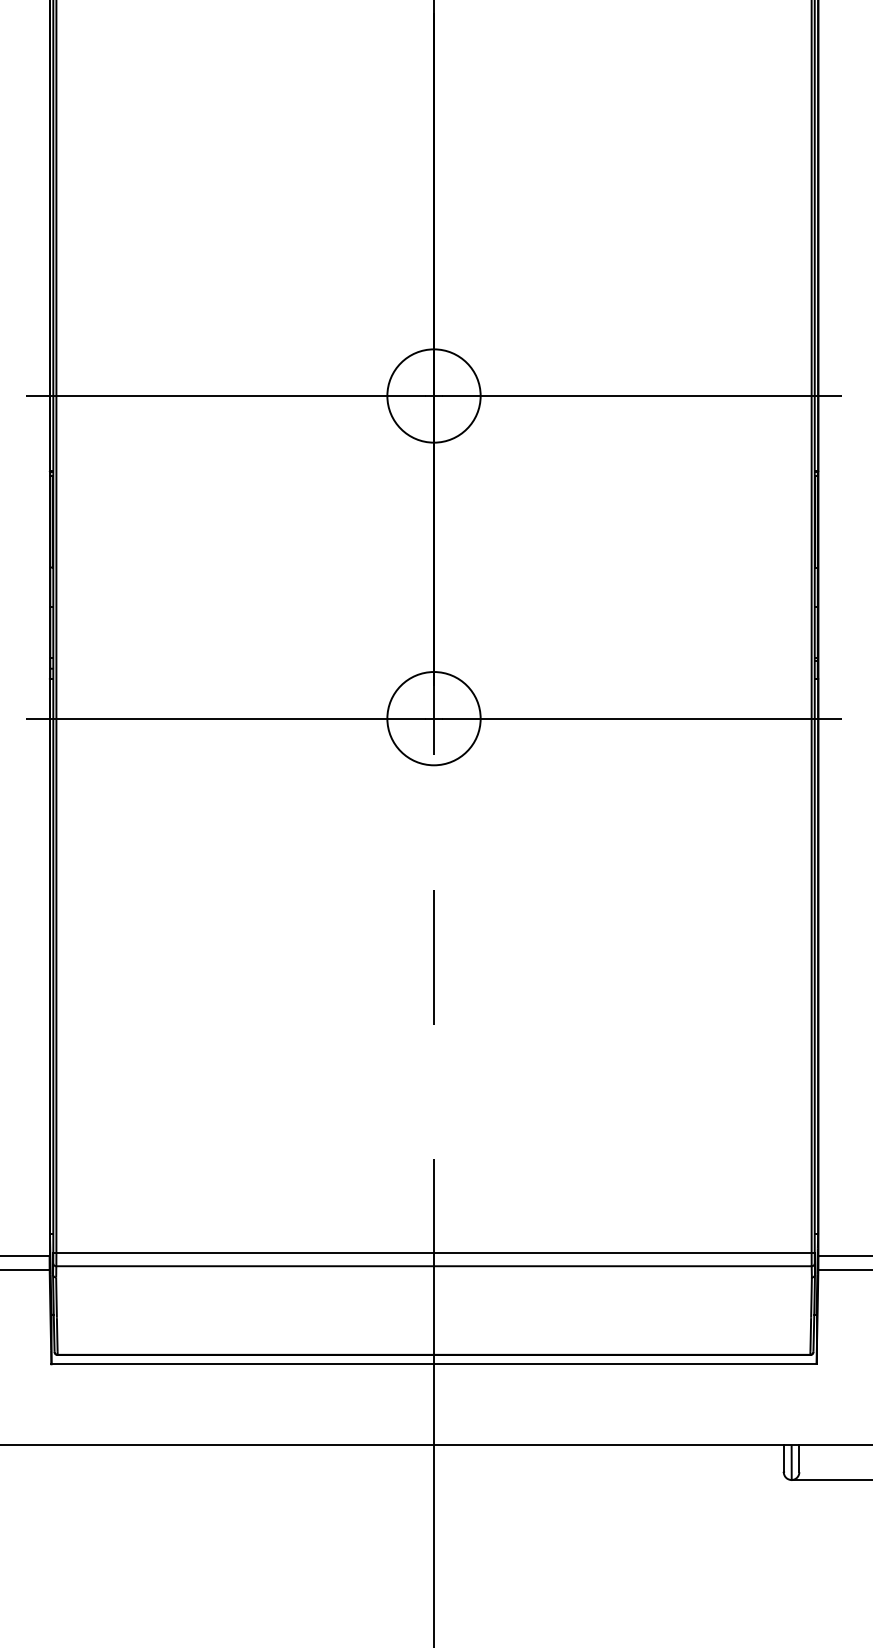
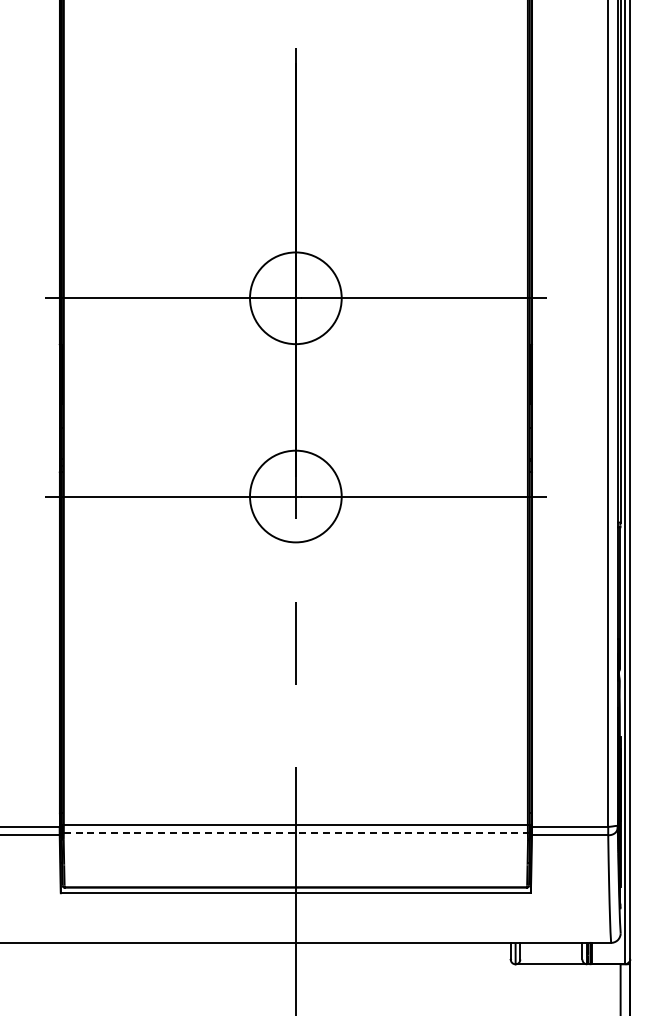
circle: (433, 394) -> (295, 297), size x1.6
circle: (433, 718) -> (295, 496), size x1.6
line: (435, 1265) -> (296, 832), solid -> dashed

